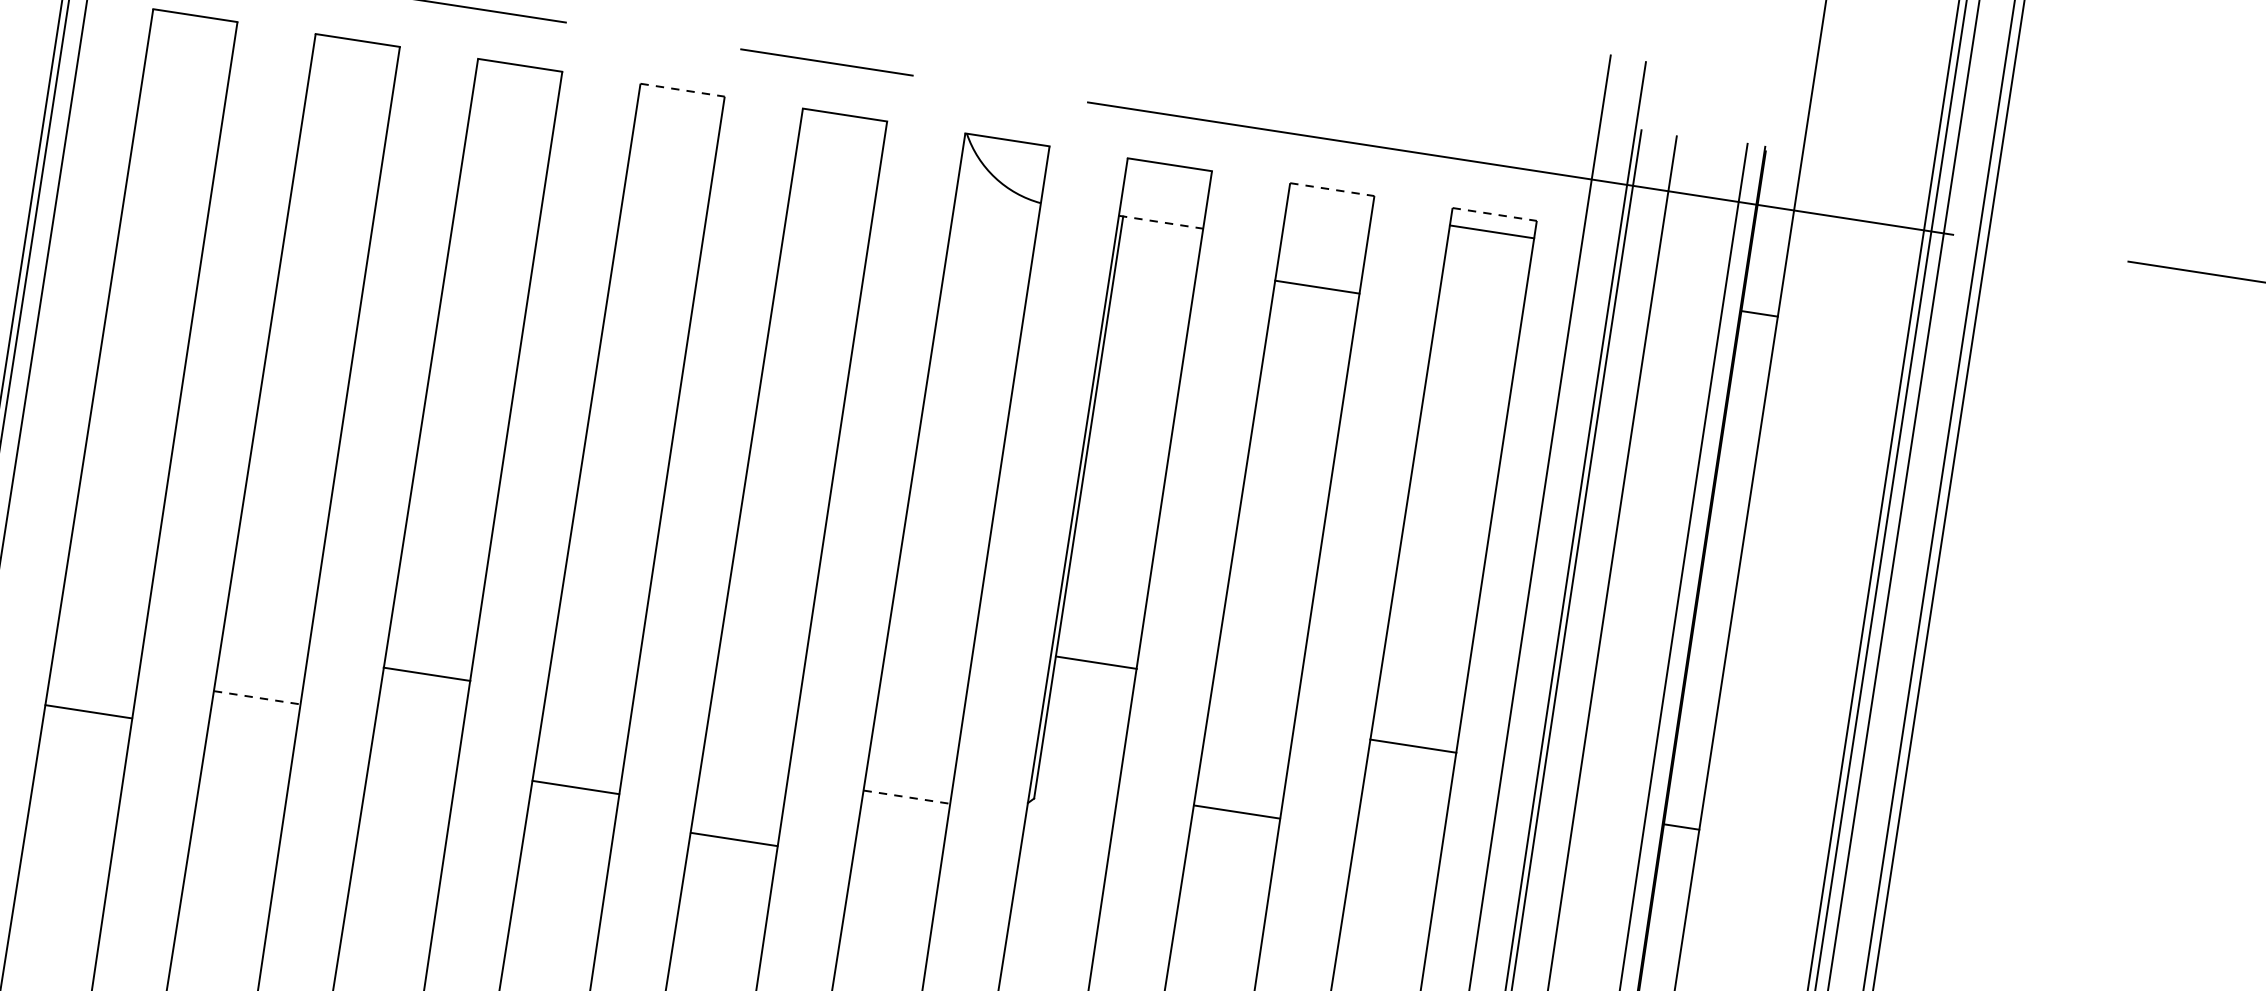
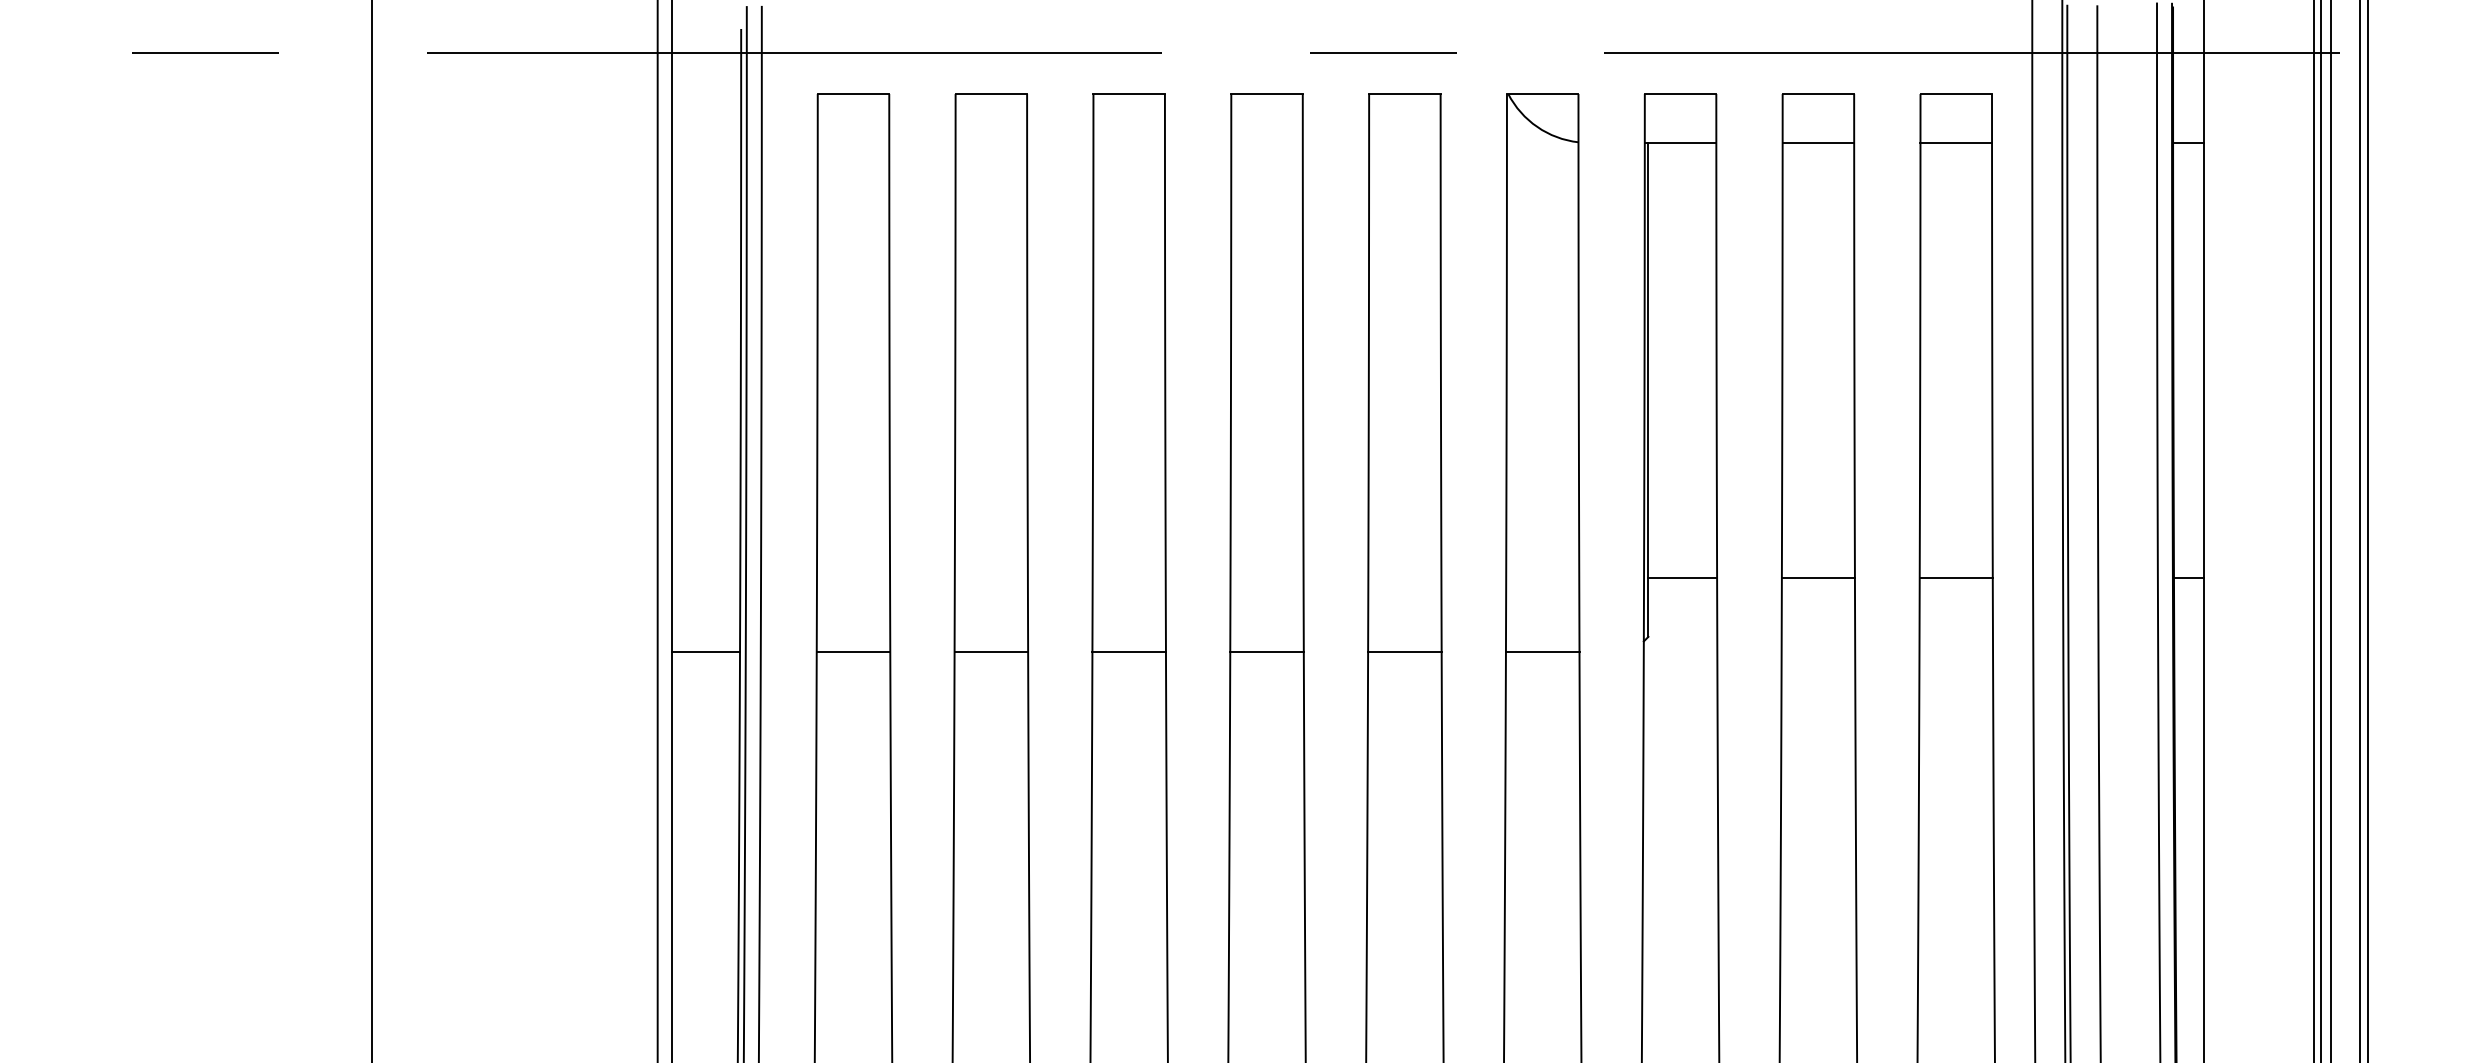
line: (683, 90) -> (1267, 94), dashed -> solid
line: (1332, 190) -> (1818, 94), dashed -> solid
line: (1494, 215) -> (1956, 94), dashed -> solid
line: (1161, 221) -> (1680, 142), dashed -> solid
line: (1492, 231) -> (1956, 142), moved
line: (1317, 286) -> (1818, 142), moved
line: (1095, 662) -> (1682, 578), moved
line: (426, 673) -> (1128, 651), moved
line: (257, 697) -> (991, 651), dashed -> solid
line: (88, 711) -> (853, 651), moved
line: (1412, 746) -> (1955, 578), moved
line: (575, 787) -> (1266, 651), moved
line: (906, 796) -> (1542, 651), dashed -> solid
line: (1235, 812) -> (1817, 578), moved
line: (733, 838) -> (1404, 651), moved

